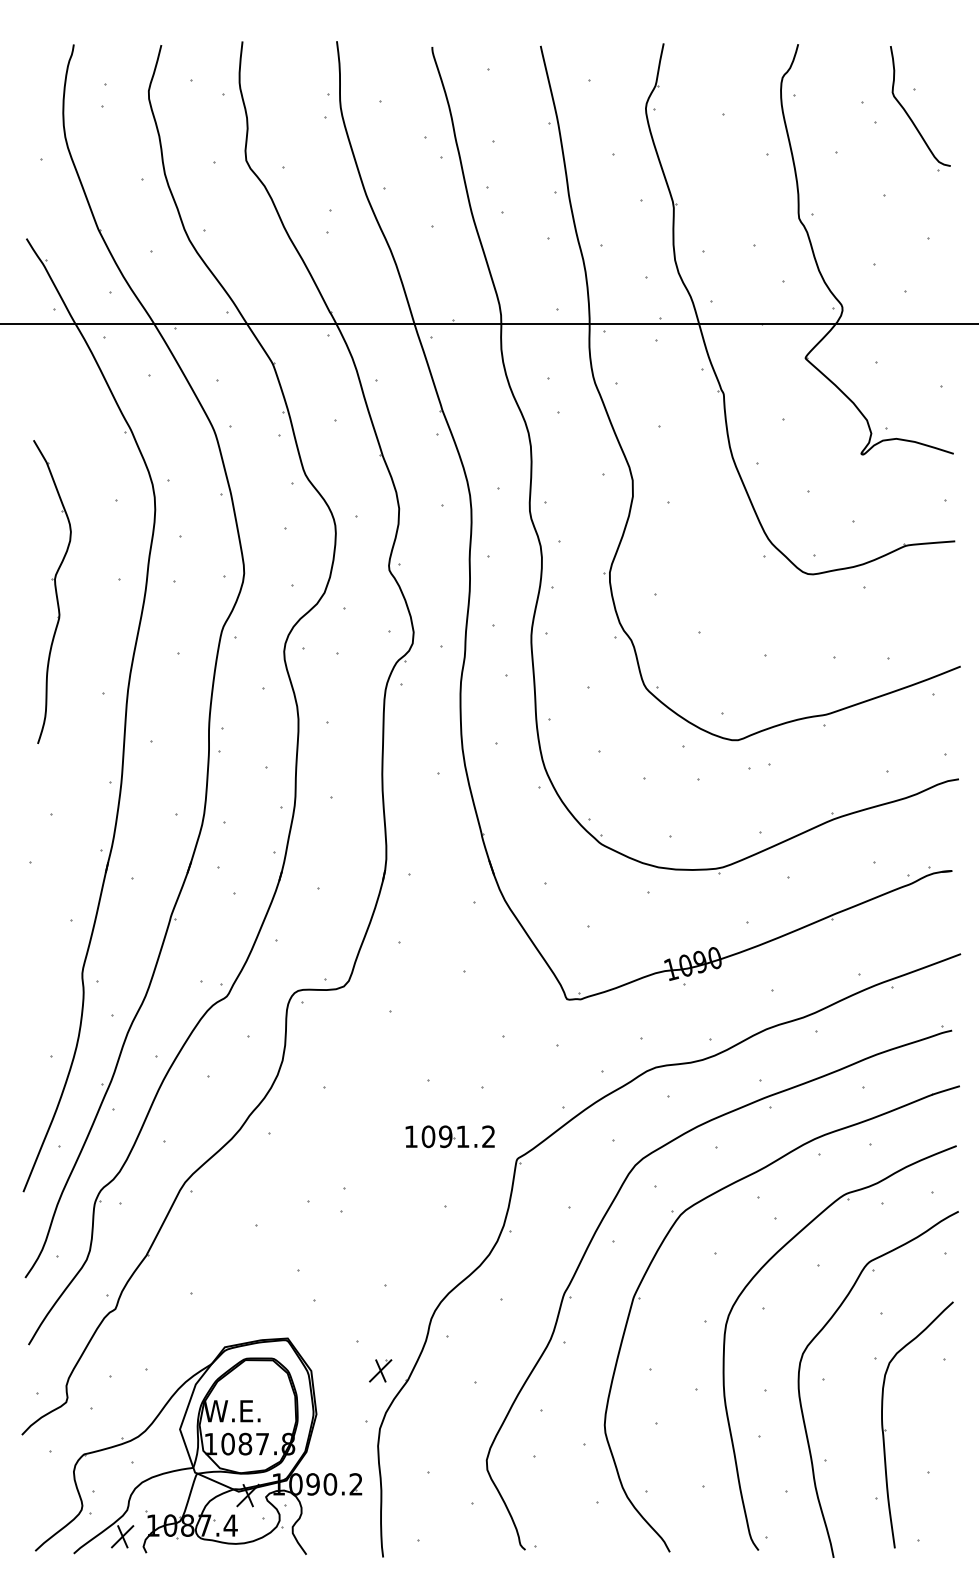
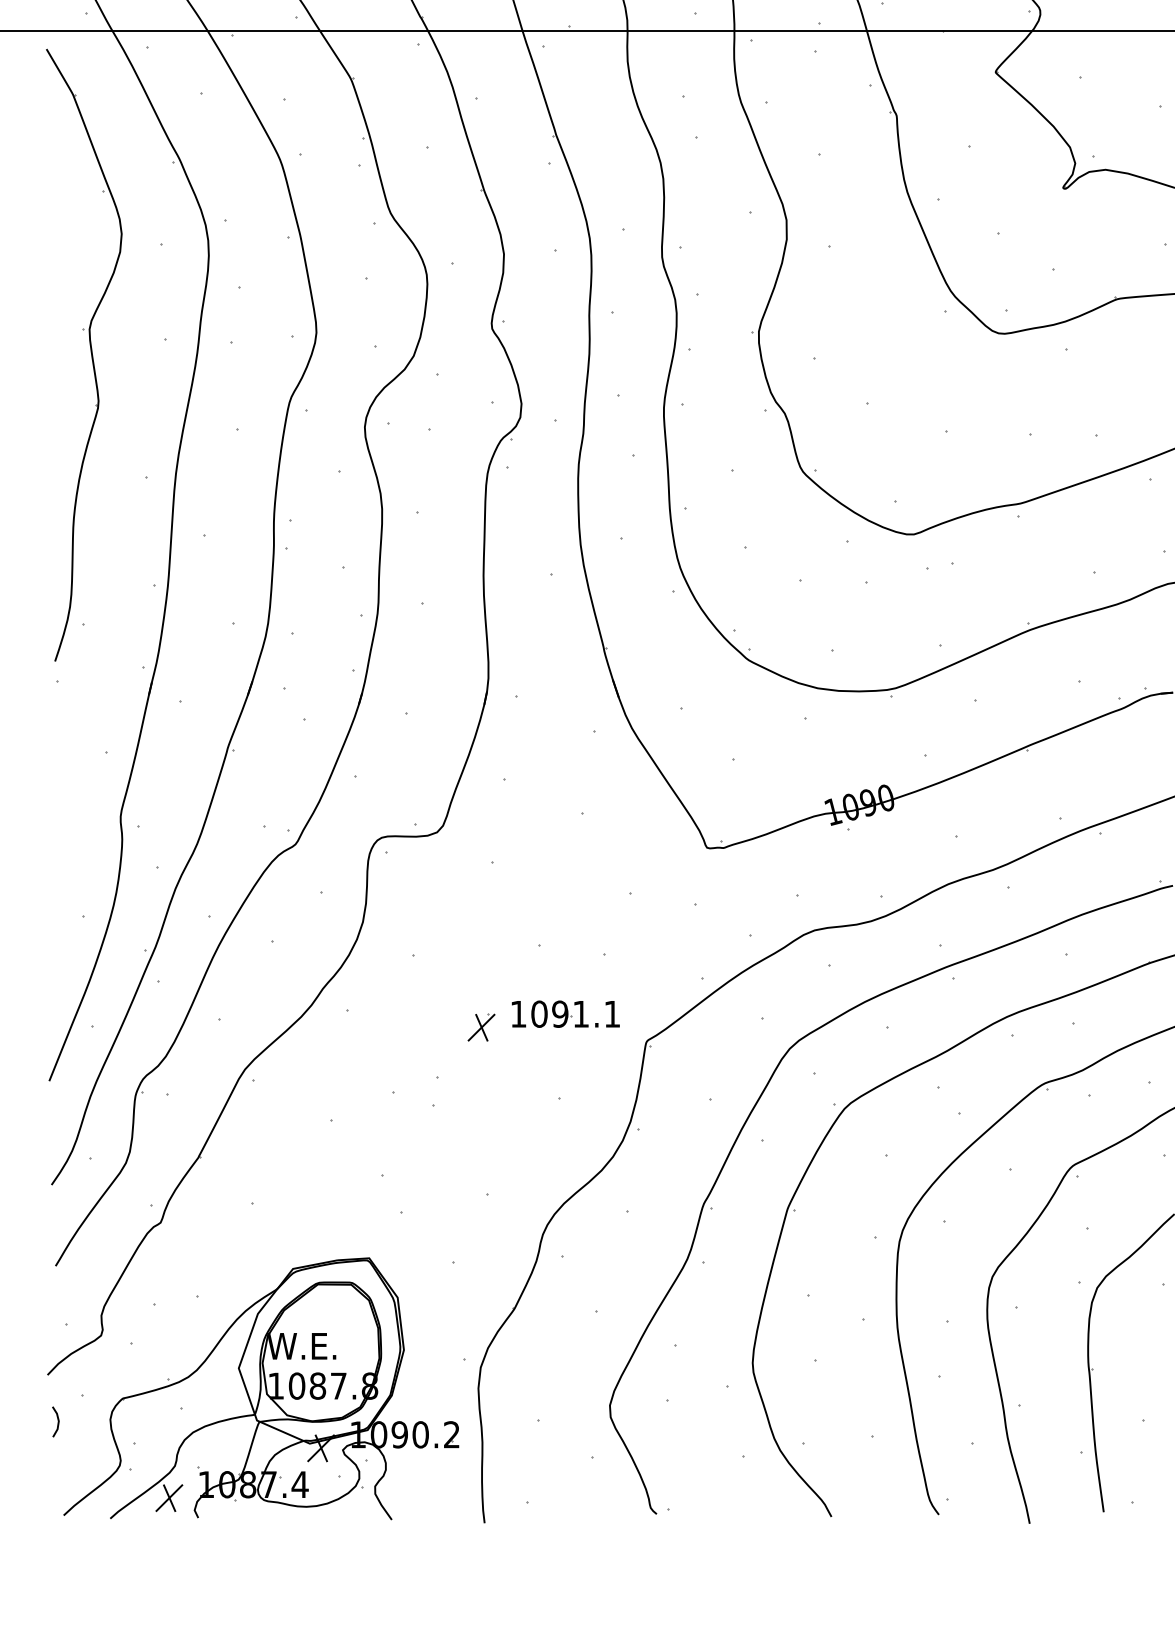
part: (52, 591) -> (84, 354), size x1.67
text: (488, 1136) -> (612, 1013), 1091.2 -> 1091.1
part: (380, 1370) -> (481, 1027), moved
line: (30, 1473) -> (57, 1421), added

